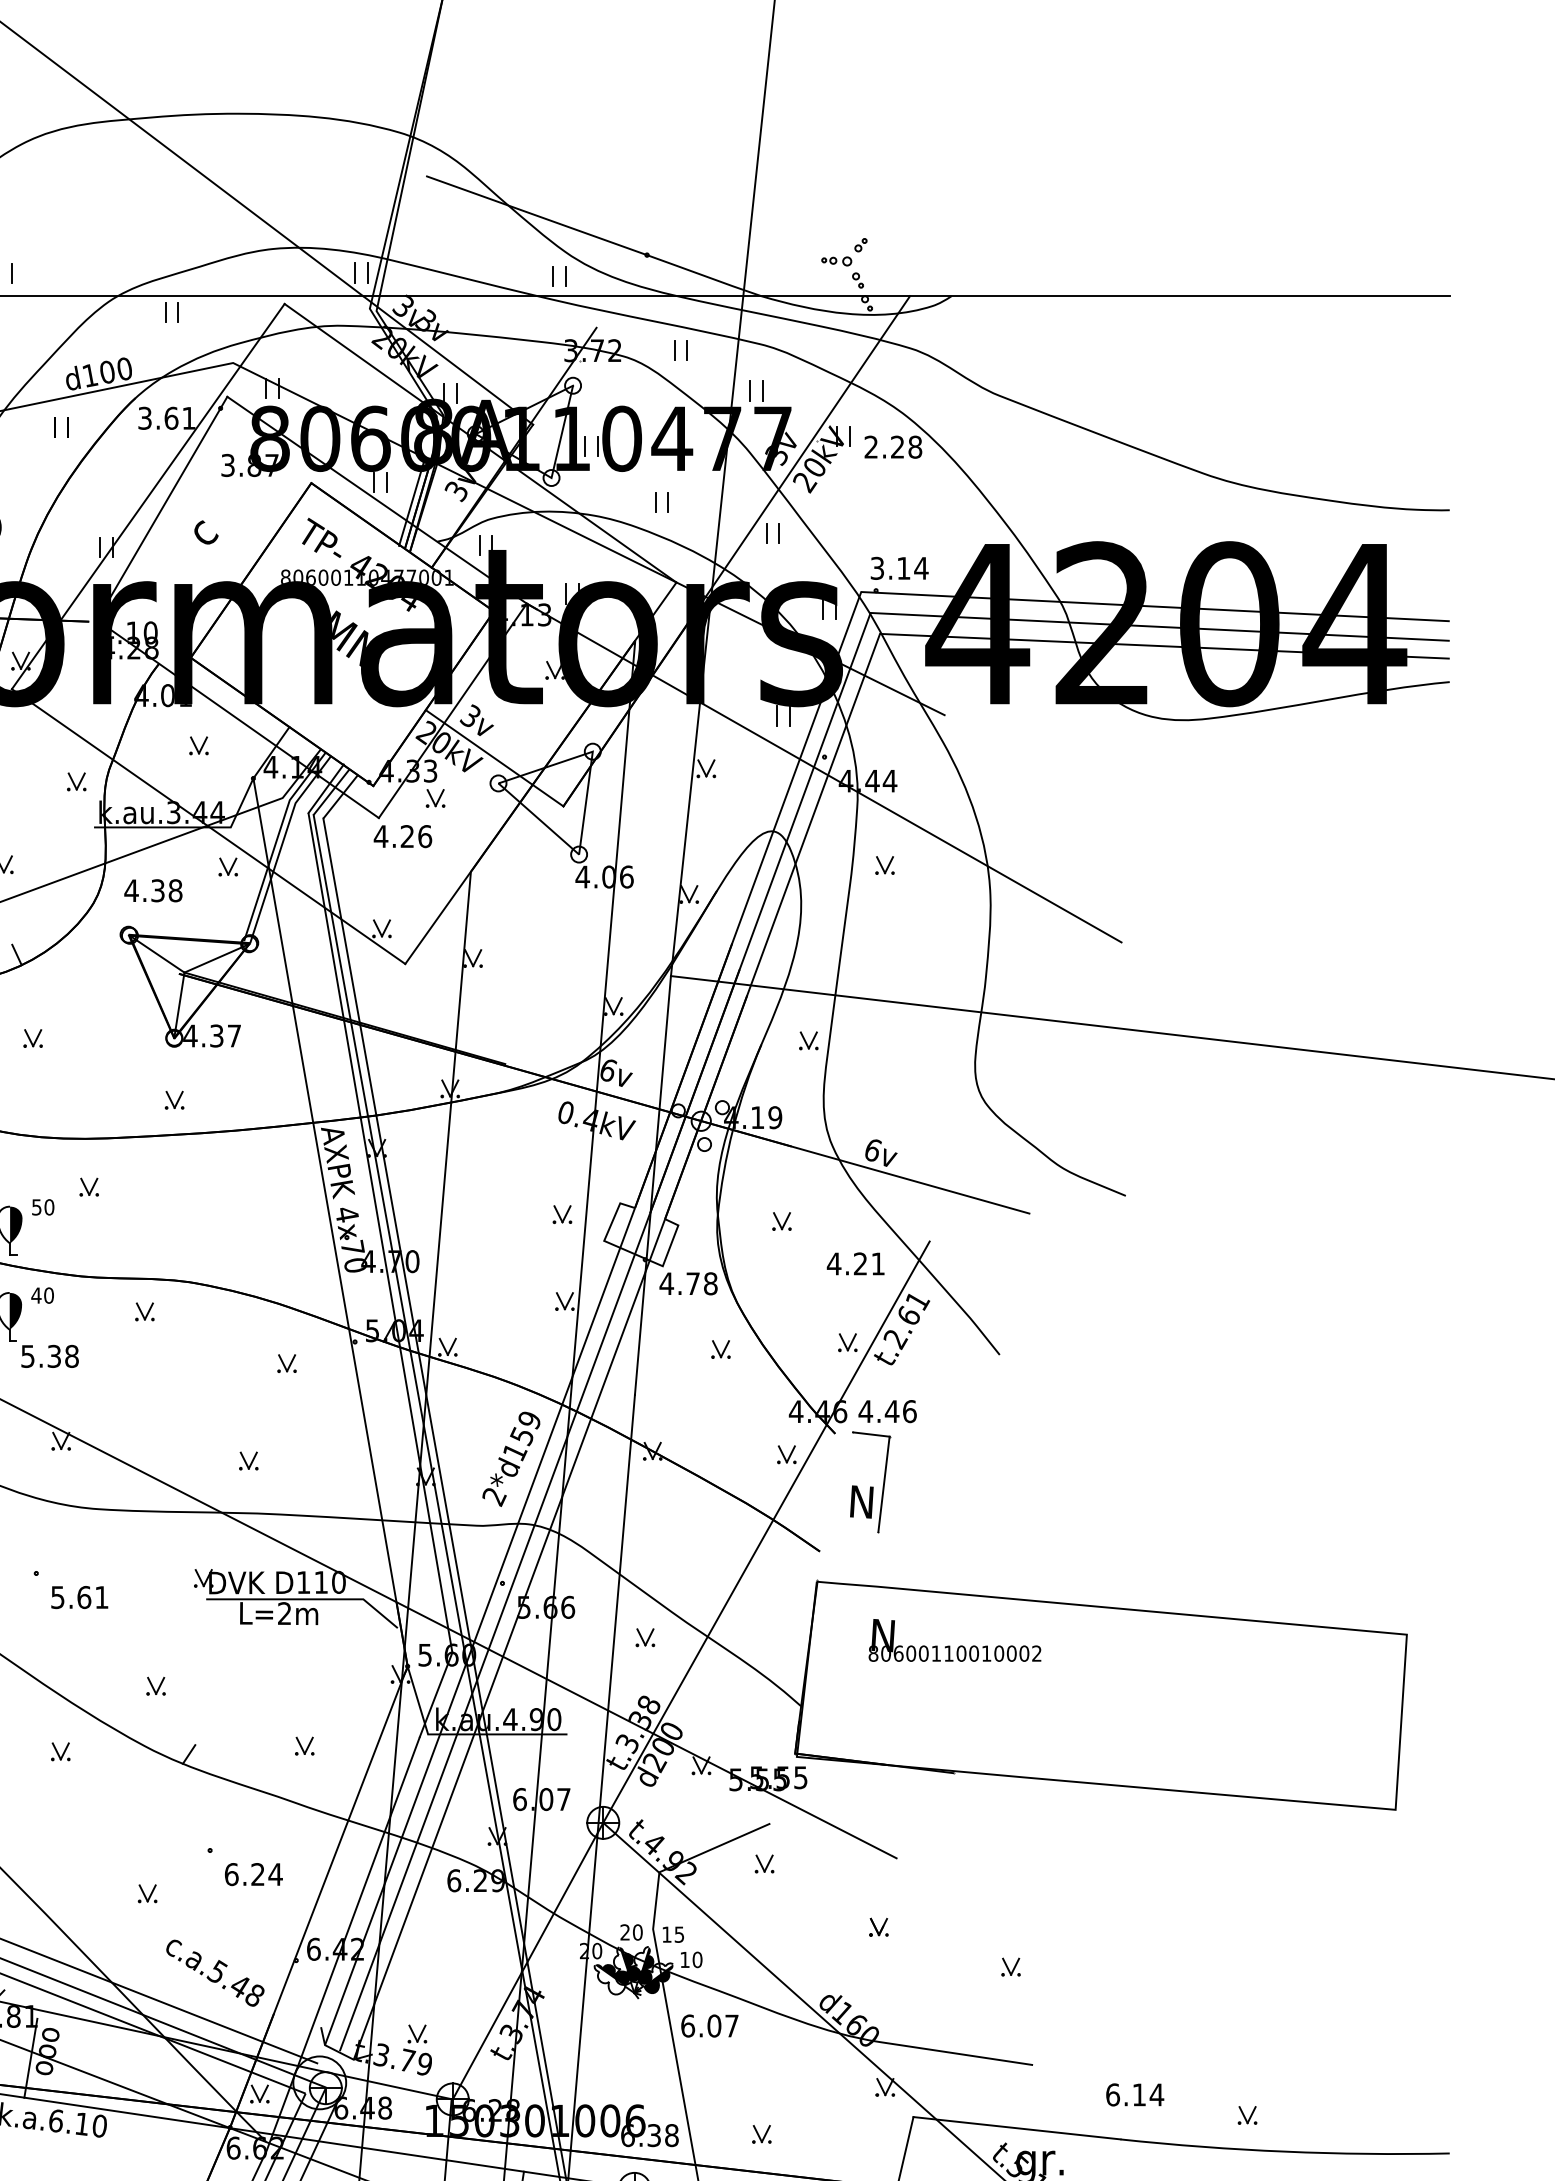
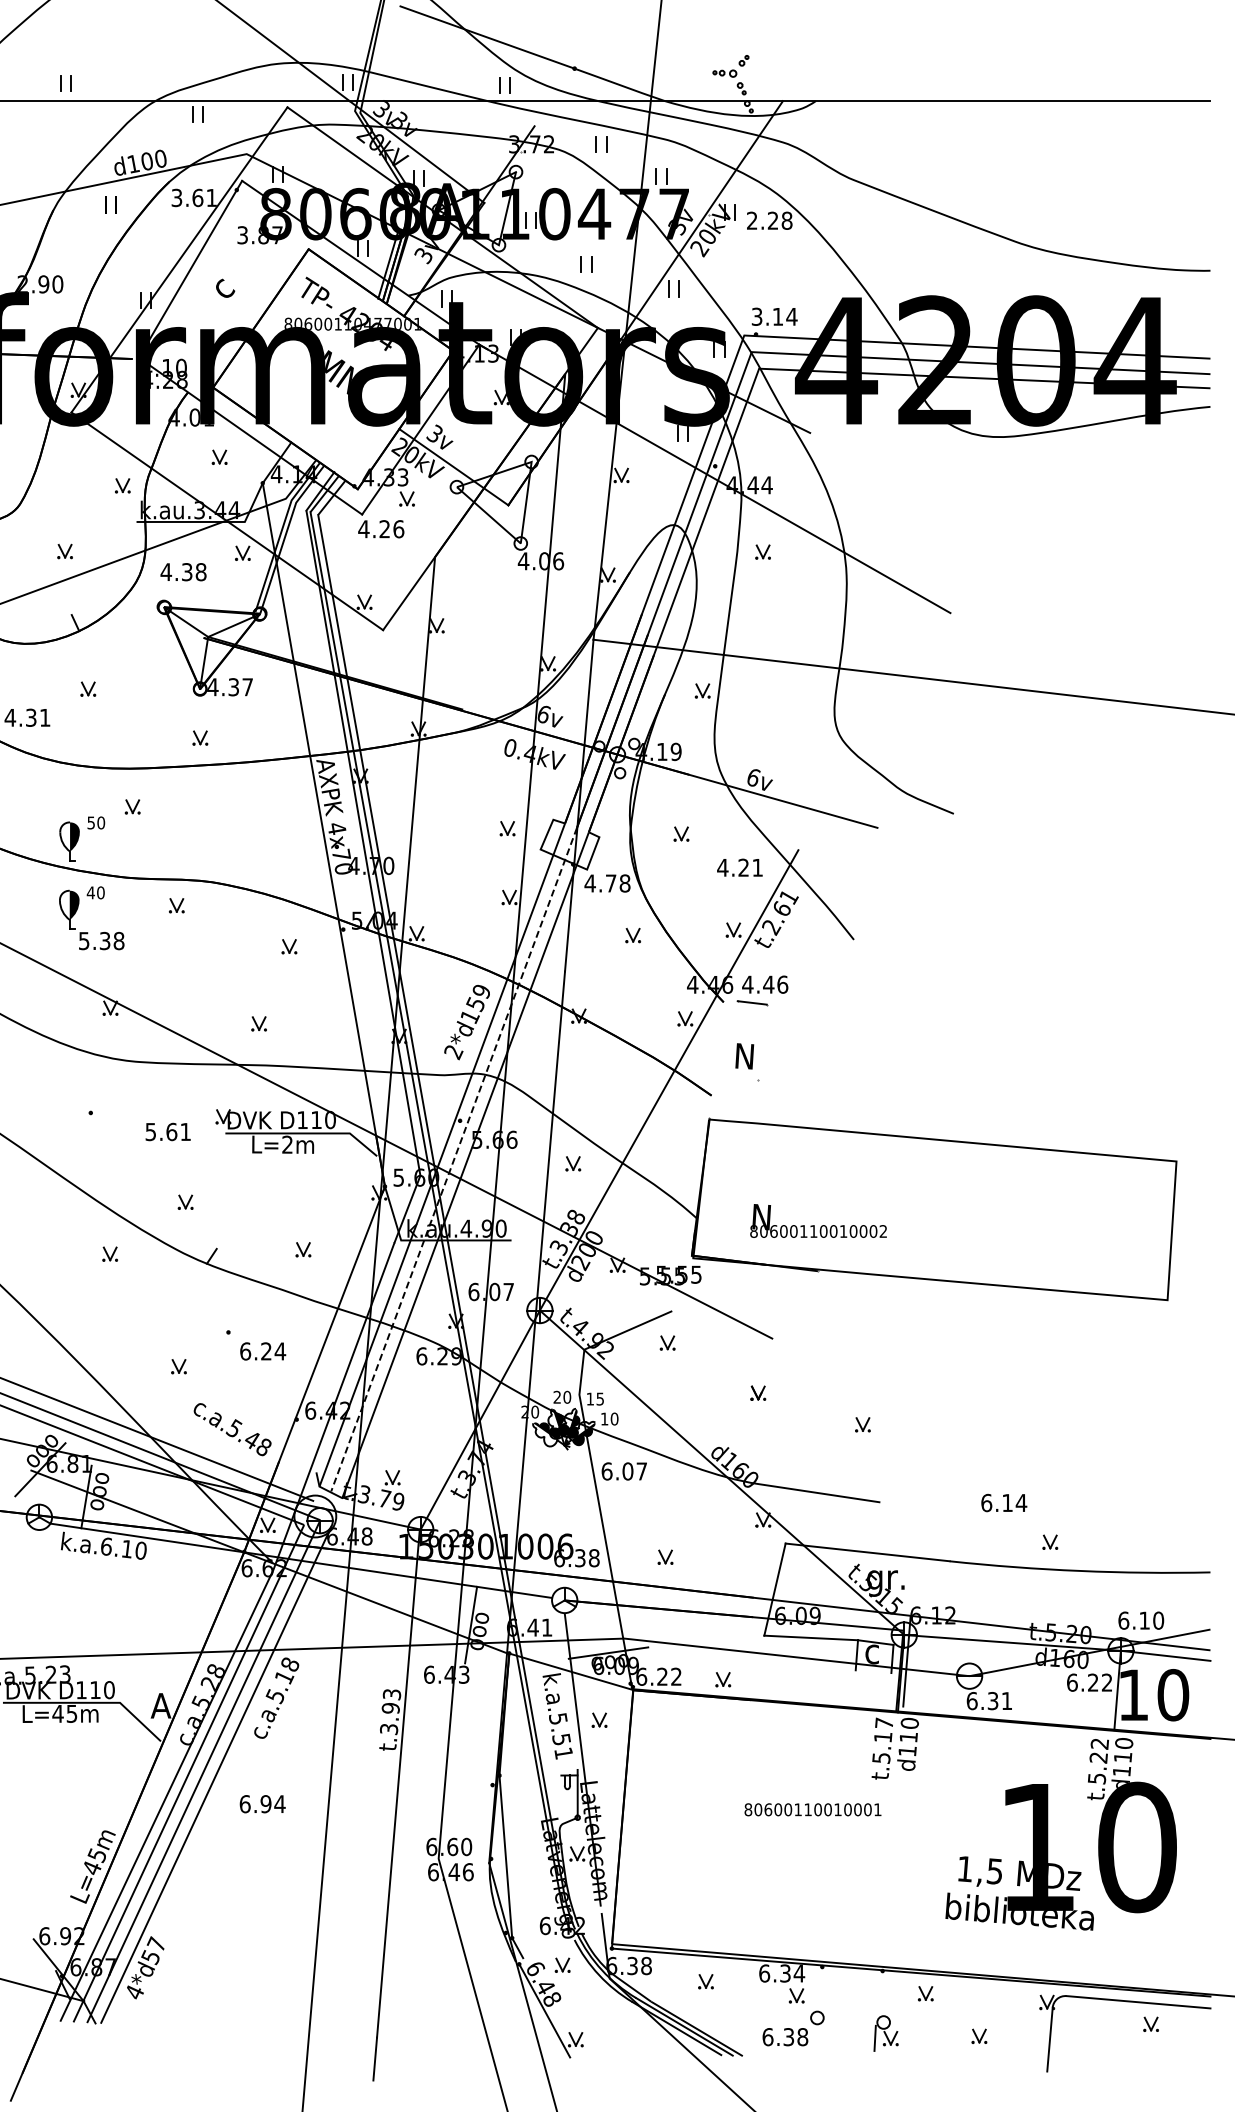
line: (882, 1484) -> (761, 1042), removed
text: (78, 1596) -> (167, 1131), moved
line: (495, 1632) -> (454, 1159), solid -> dashed
text: (954, 1639) -> (818, 1220), moved
text: (1135, 2094) -> (1004, 1502), moved

